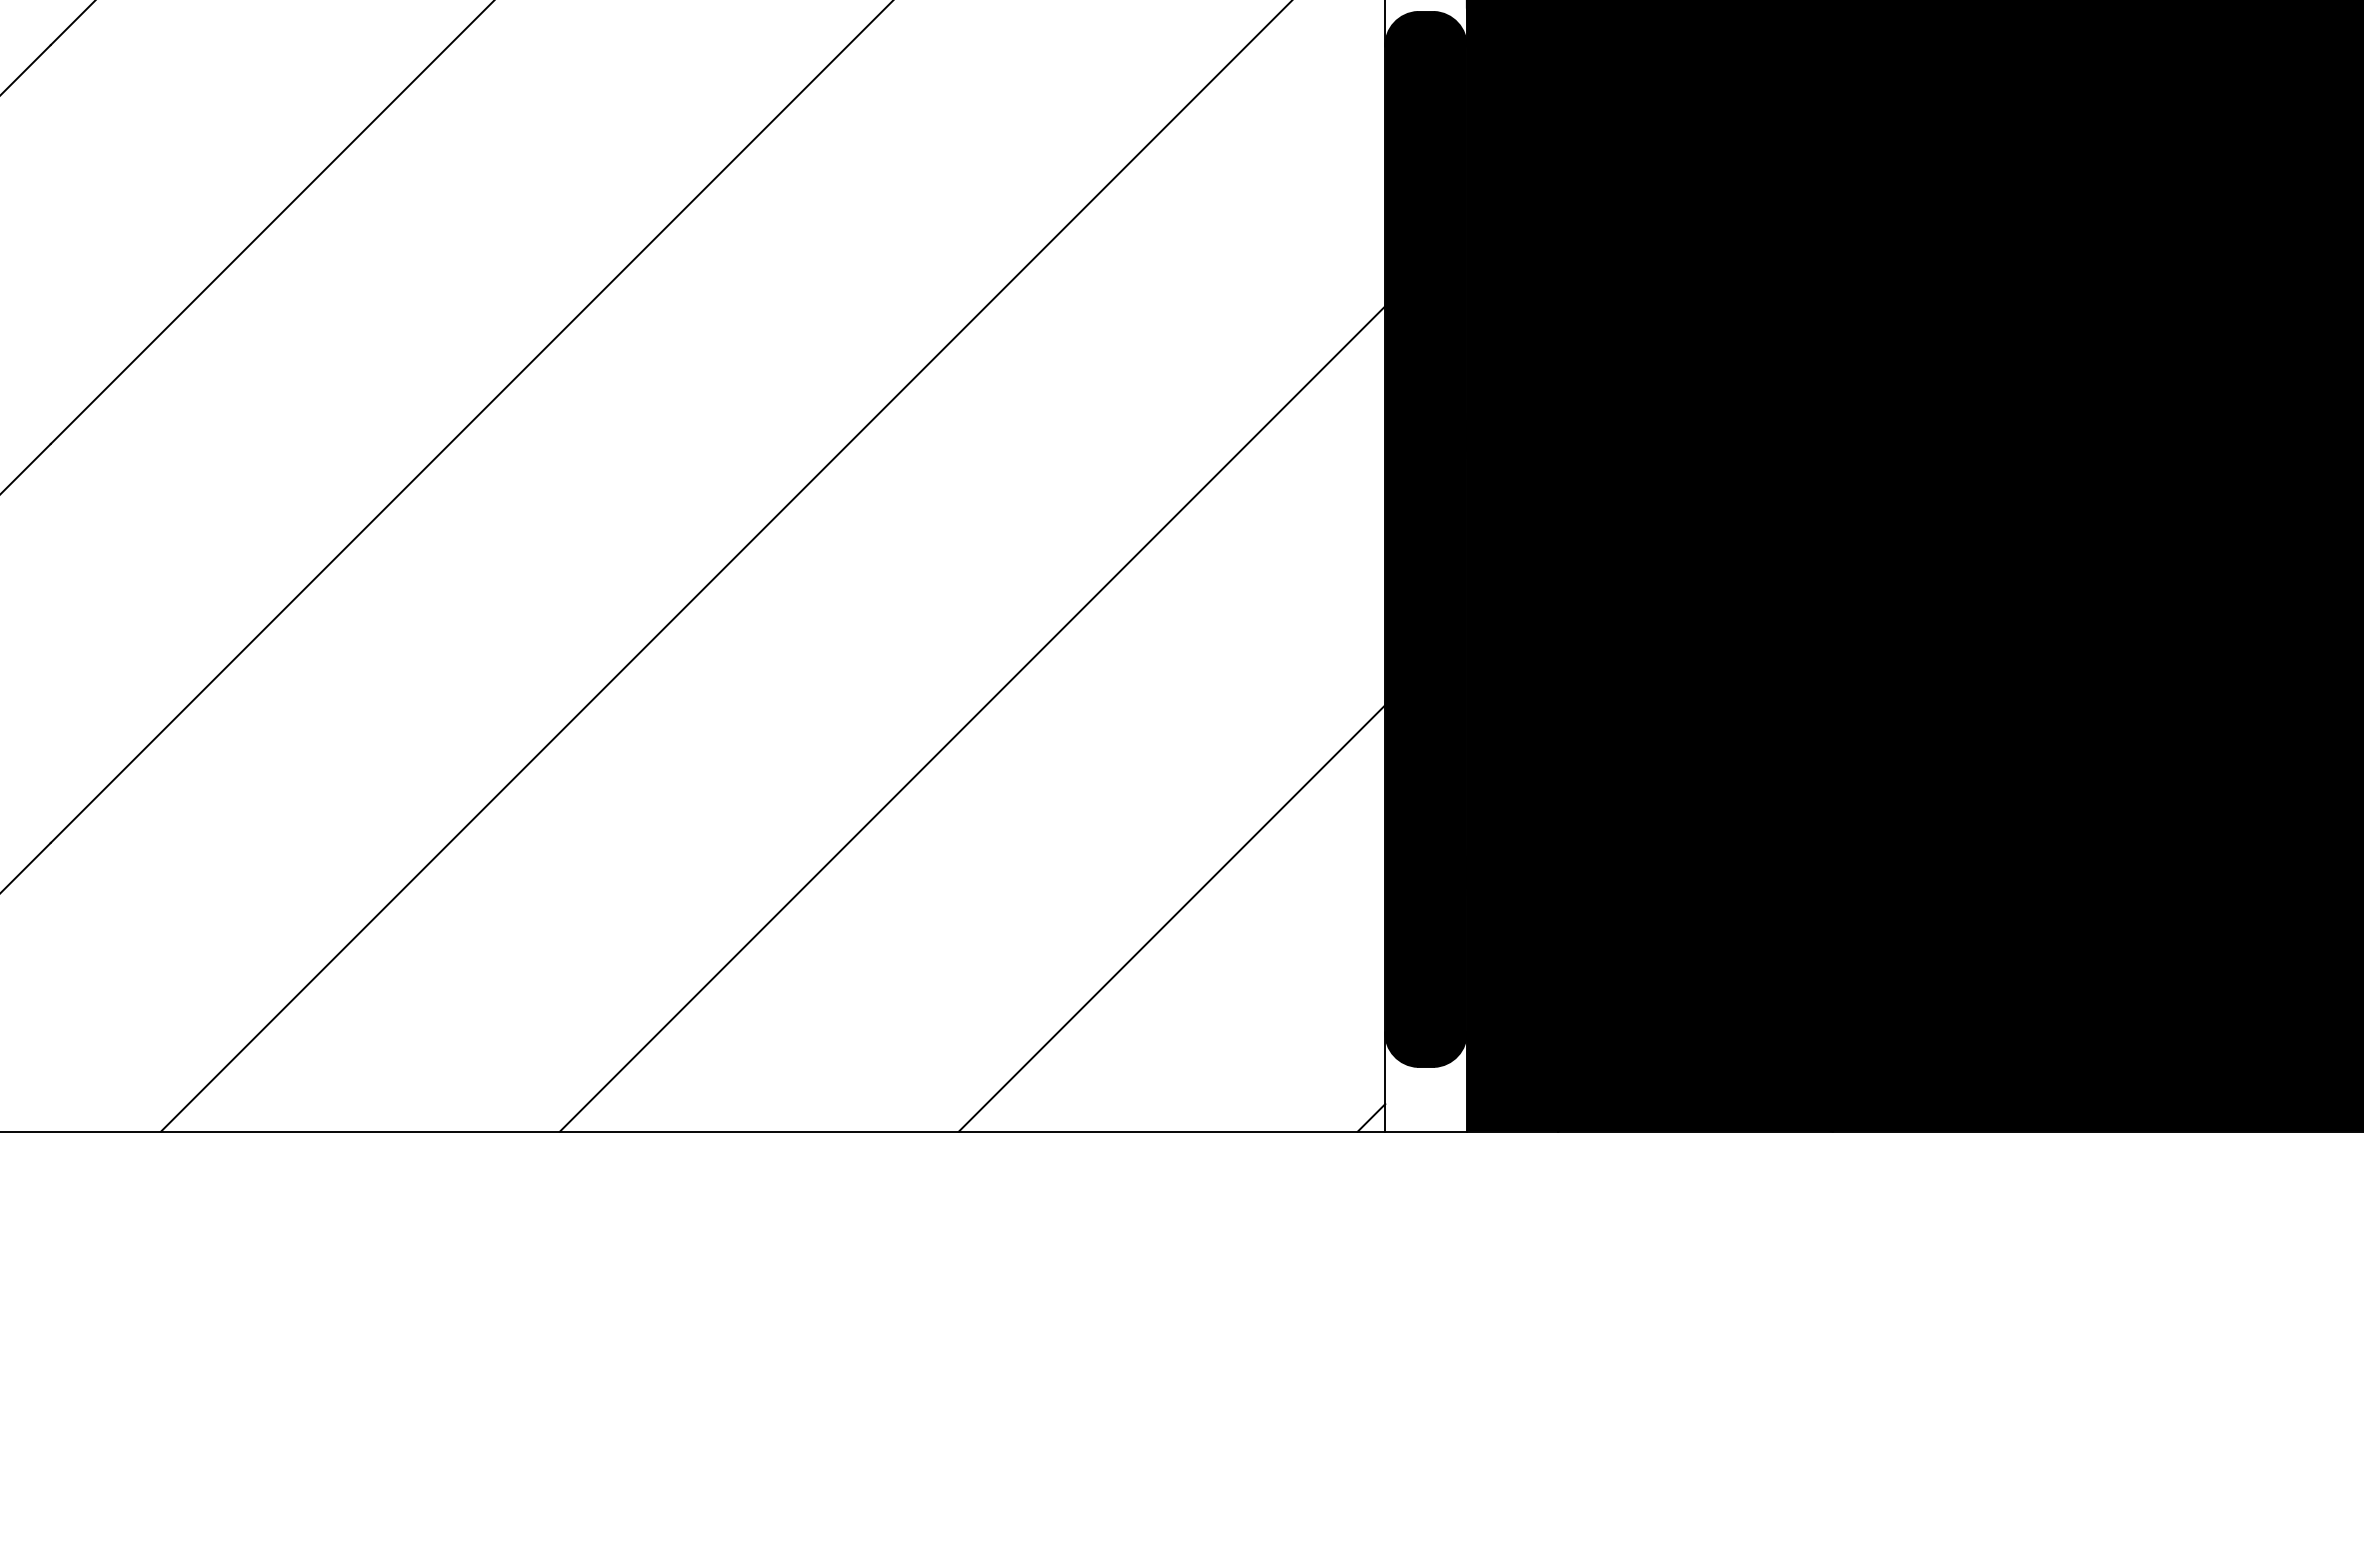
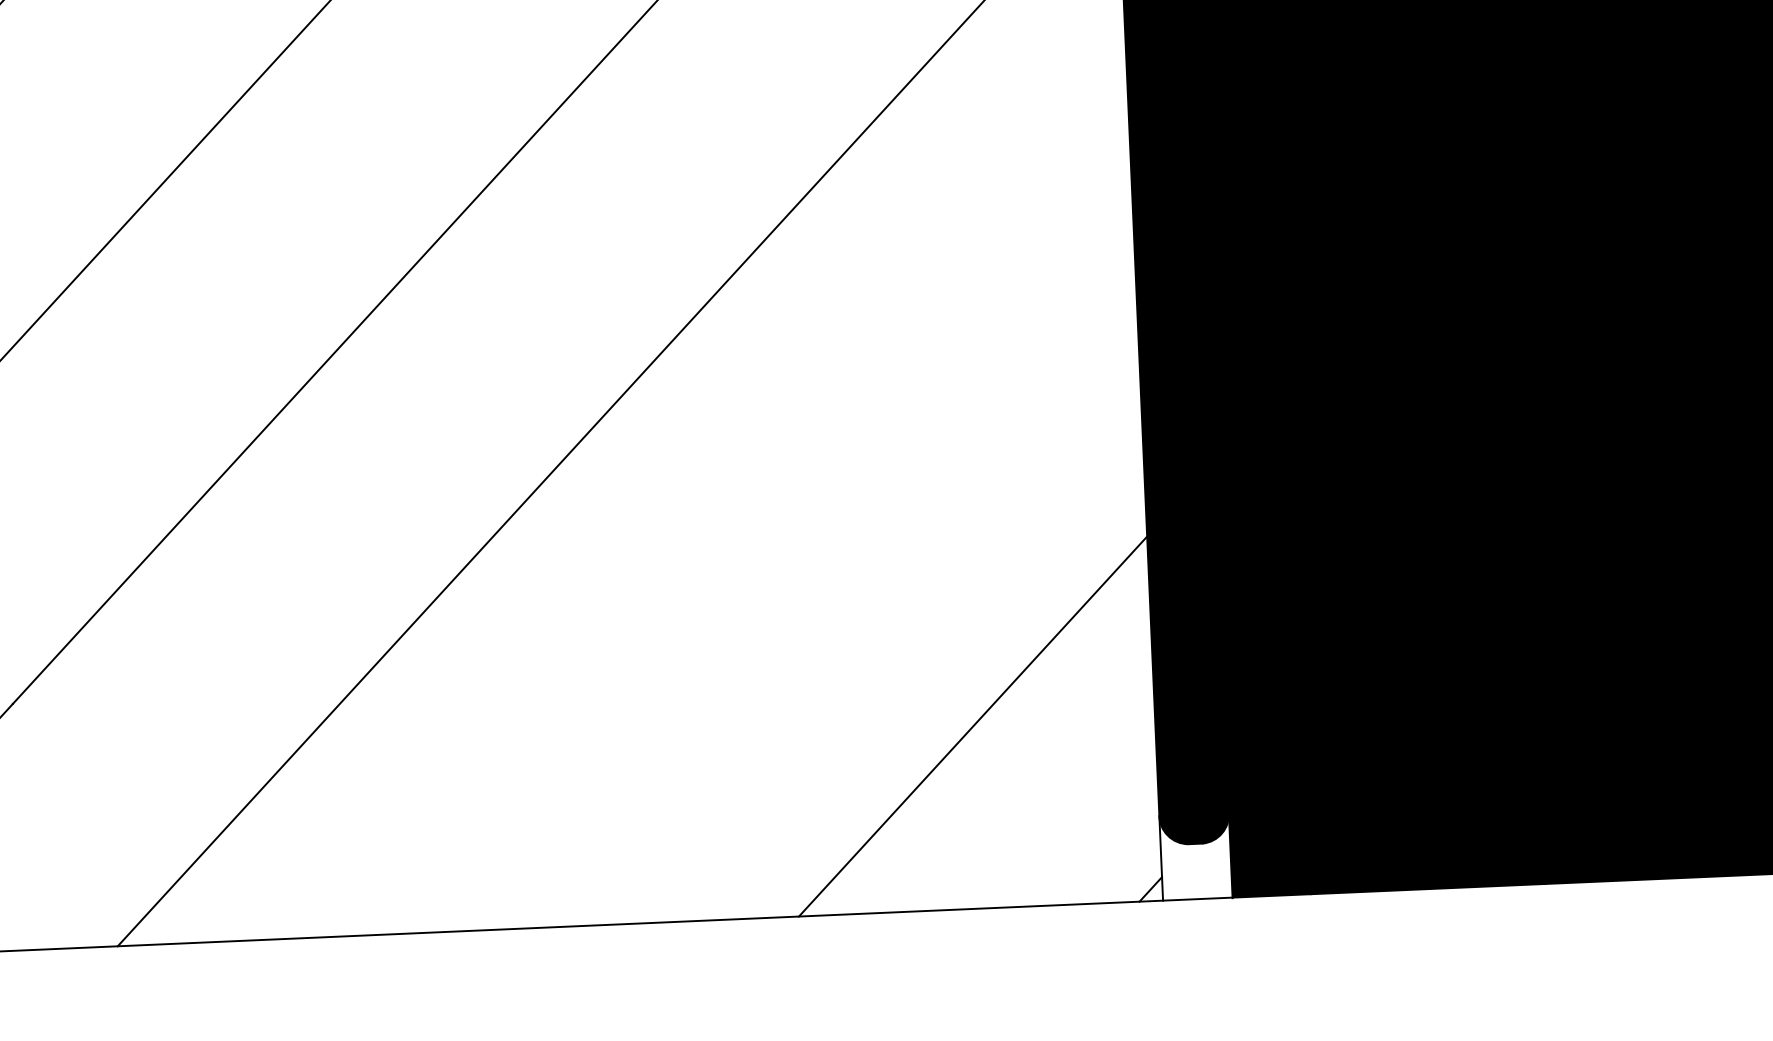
line: (972, 718) -> (795, 563), removed

